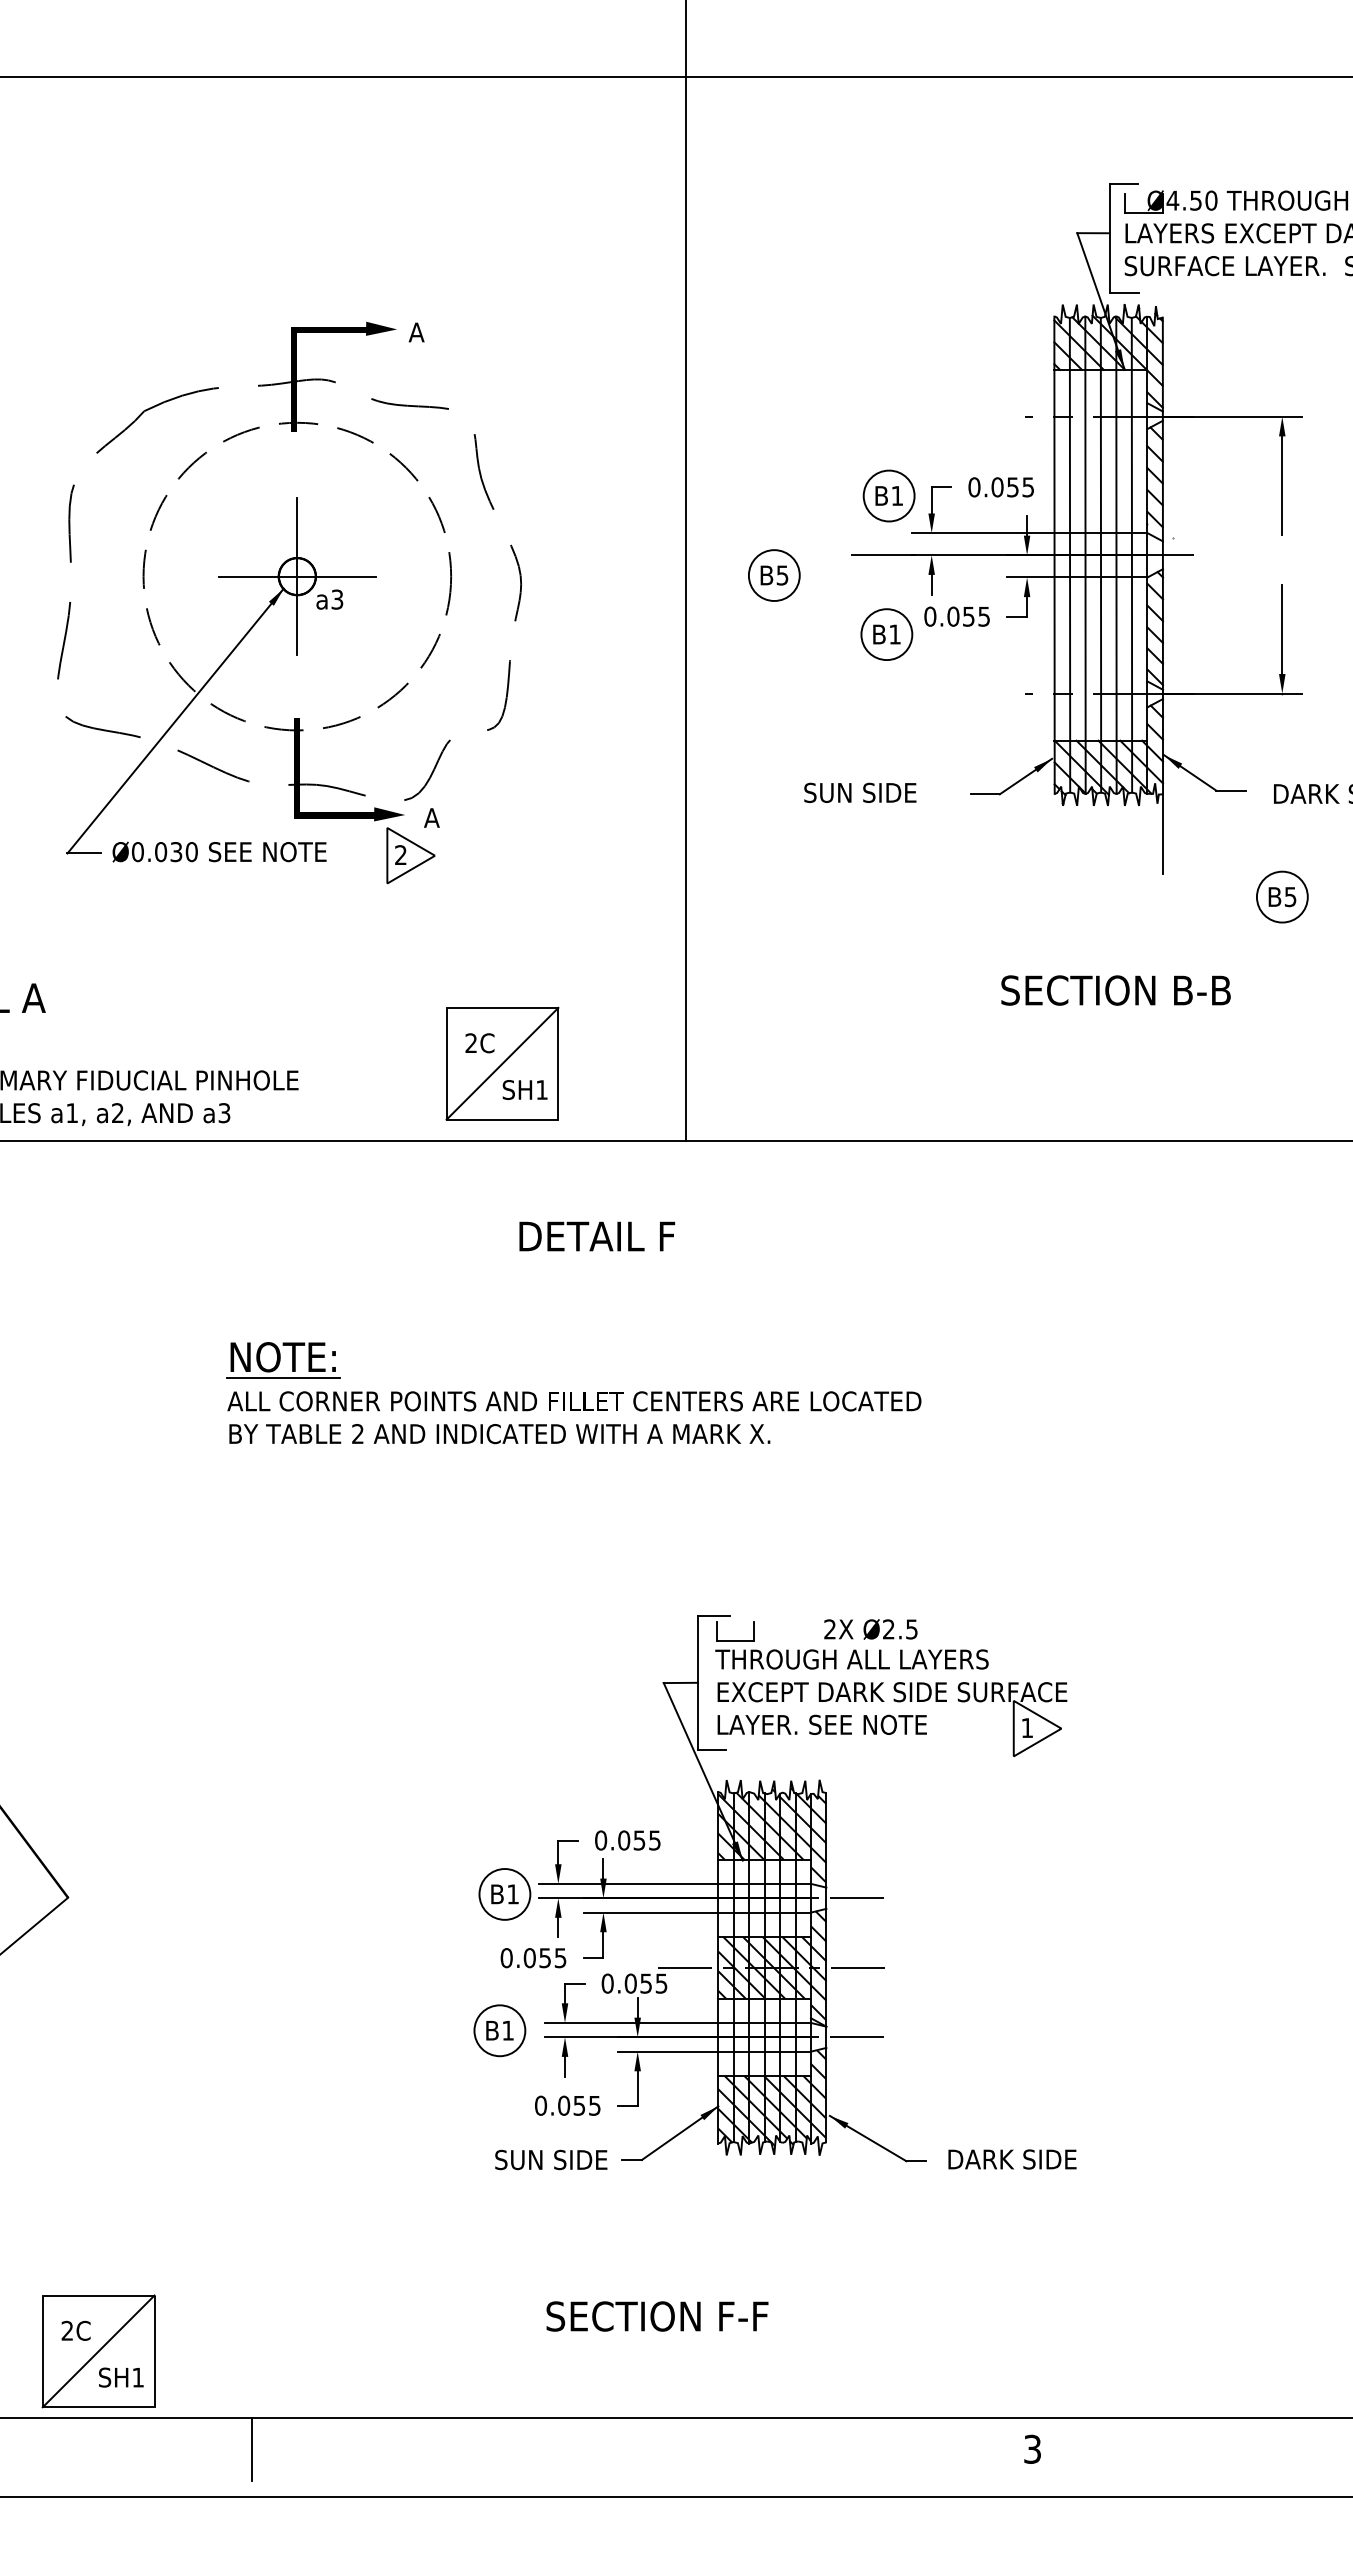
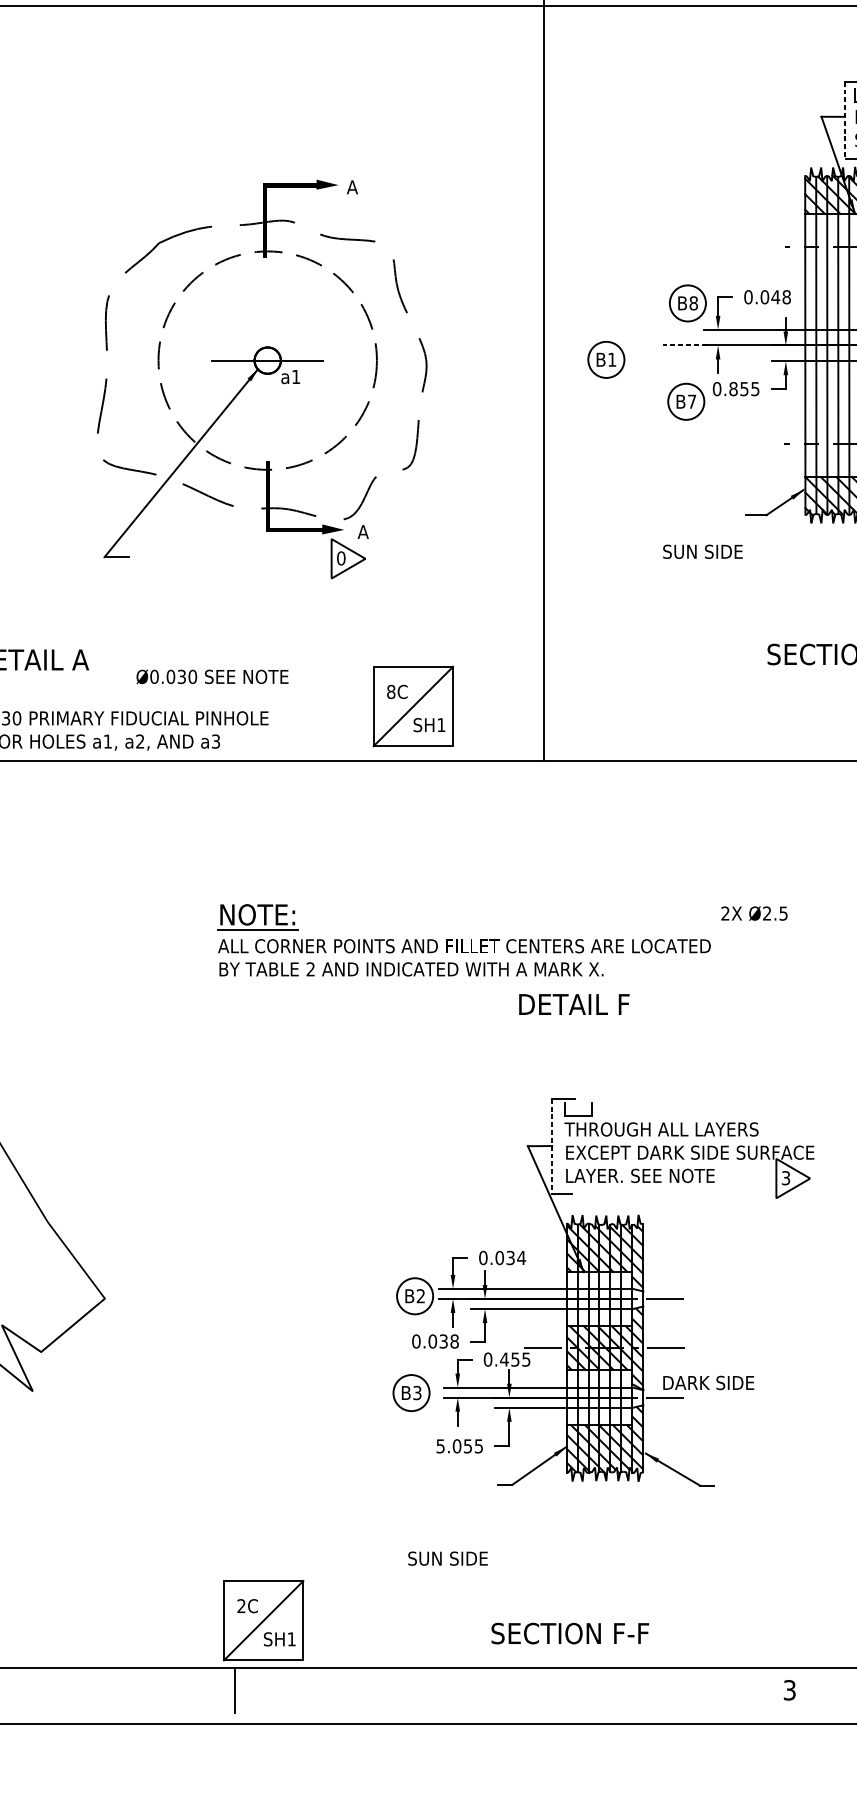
line: (1110, 238) -> (845, 120), solid -> dashed
text: (1020, 487) -> (781, 297), 0.055 -> 0.048
text: (897, 495) -> (693, 303), B1 -> B8
line: (883, 555) -> (683, 345), solid -> dashed
text: (782, 575) -> (612, 359), B5 -> B1
line: (297, 576) -> (267, 360), removed
text: (337, 599) -> (296, 376), a3 -> a1
text: (953, 616) -> (733, 388), 0.055 -> 0.855
text: (894, 634) -> (691, 401), B1 -> B7
text: (860, 792) -> (703, 551), moved
text: (219, 851) -> (212, 676), moved
text: (401, 855) -> (341, 558), 2 -> 0
text: (471, 1043) -> (391, 692), 2C -> 8C
text: (597, 1236) -> (574, 1004), moved
text: (870, 1629) -> (754, 913), moved
line: (697, 1683) -> (551, 1146), solid -> dashed
text: (1027, 1728) -> (786, 1178), 1 -> 3
text: (647, 1840) -> (516, 1257), 0.055 -> 0.034
text: (512, 1894) -> (420, 1296), B1 -> B2
text: (553, 1958) -> (449, 1341), 0.055 -> 0.038
text: (630, 1983) -> (504, 1359), 0.055 -> 0.455
text: (507, 2030) -> (416, 1392), B1 -> B3
text: (541, 2105) -> (441, 1446), 0.055 -> 5.055
text: (551, 2159) -> (448, 1558), moved
text: (1012, 2159) -> (708, 1382), moved
text: (657, 2316) -> (570, 1633), moved
part: (98, 2351) -> (263, 1620), moved

